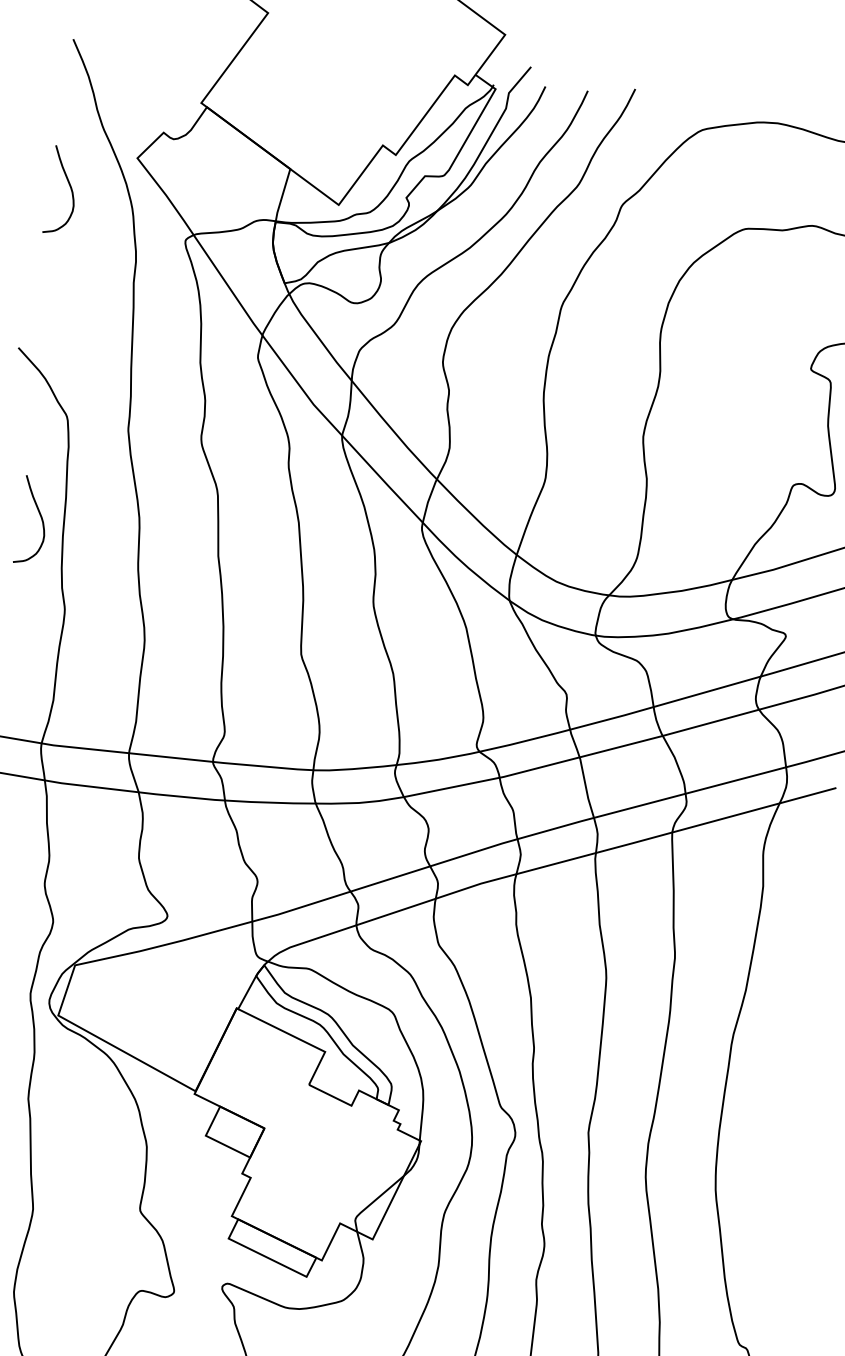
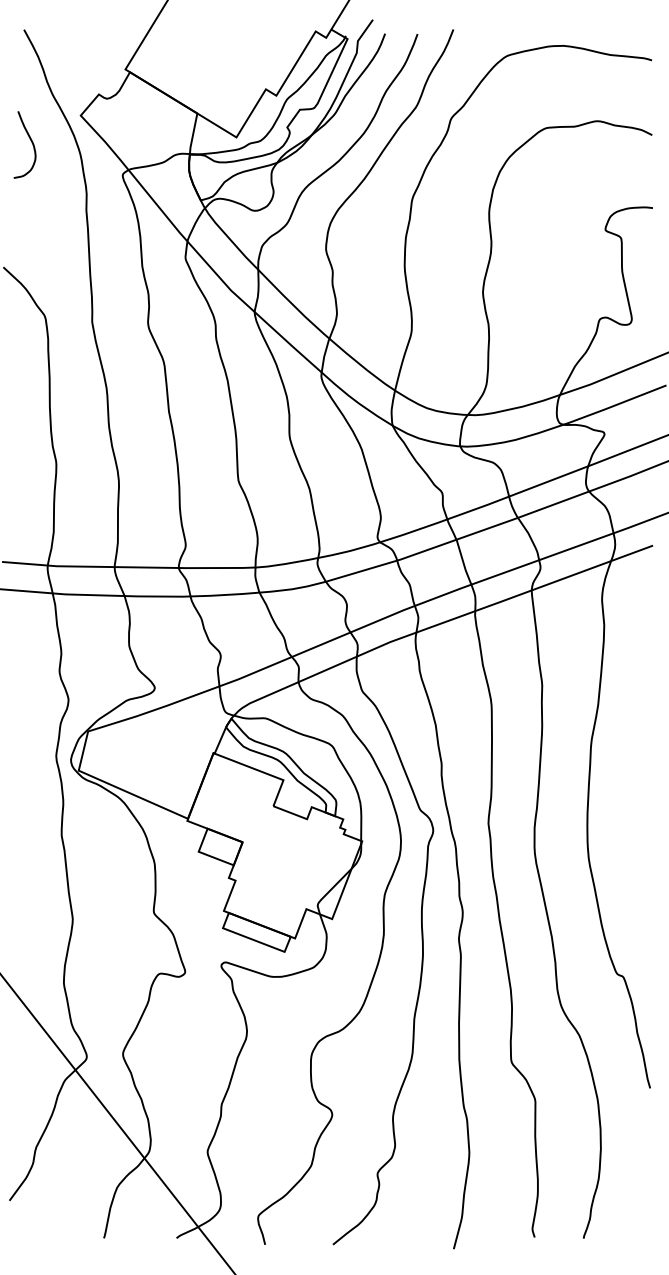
curve: (38, 513) -> (29, 391), removed

